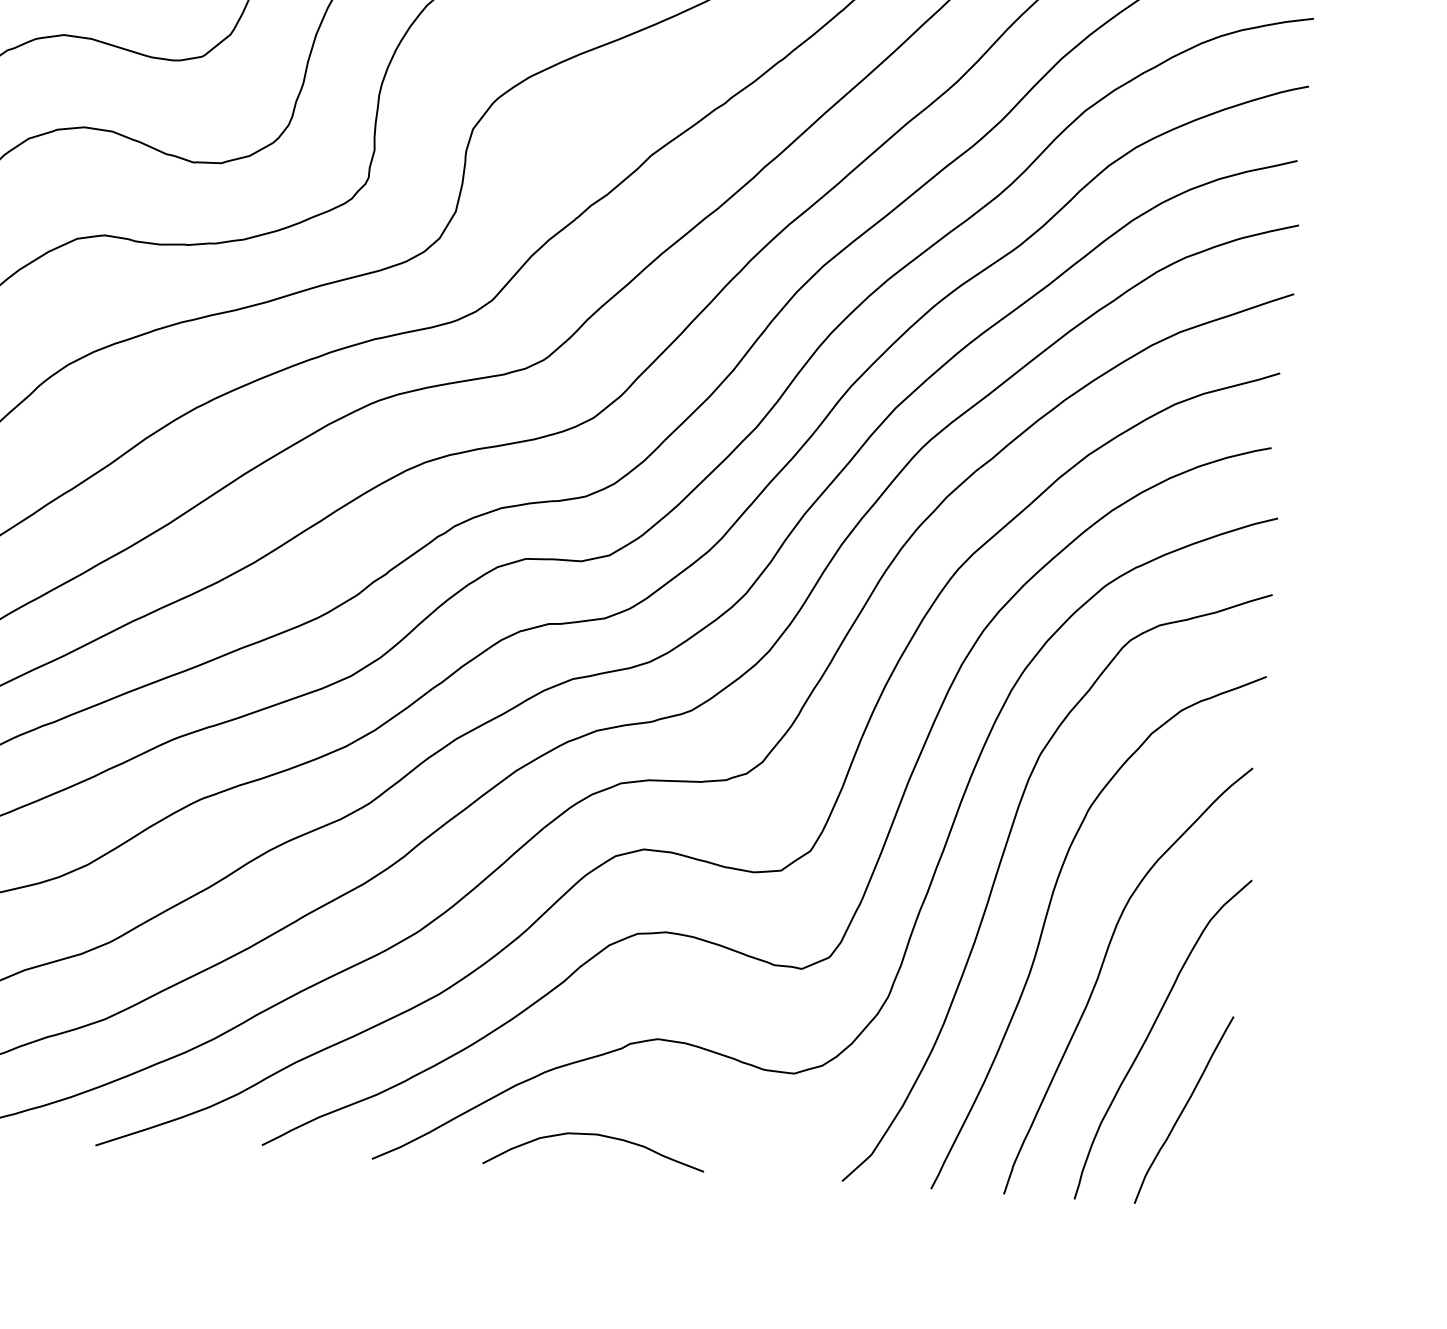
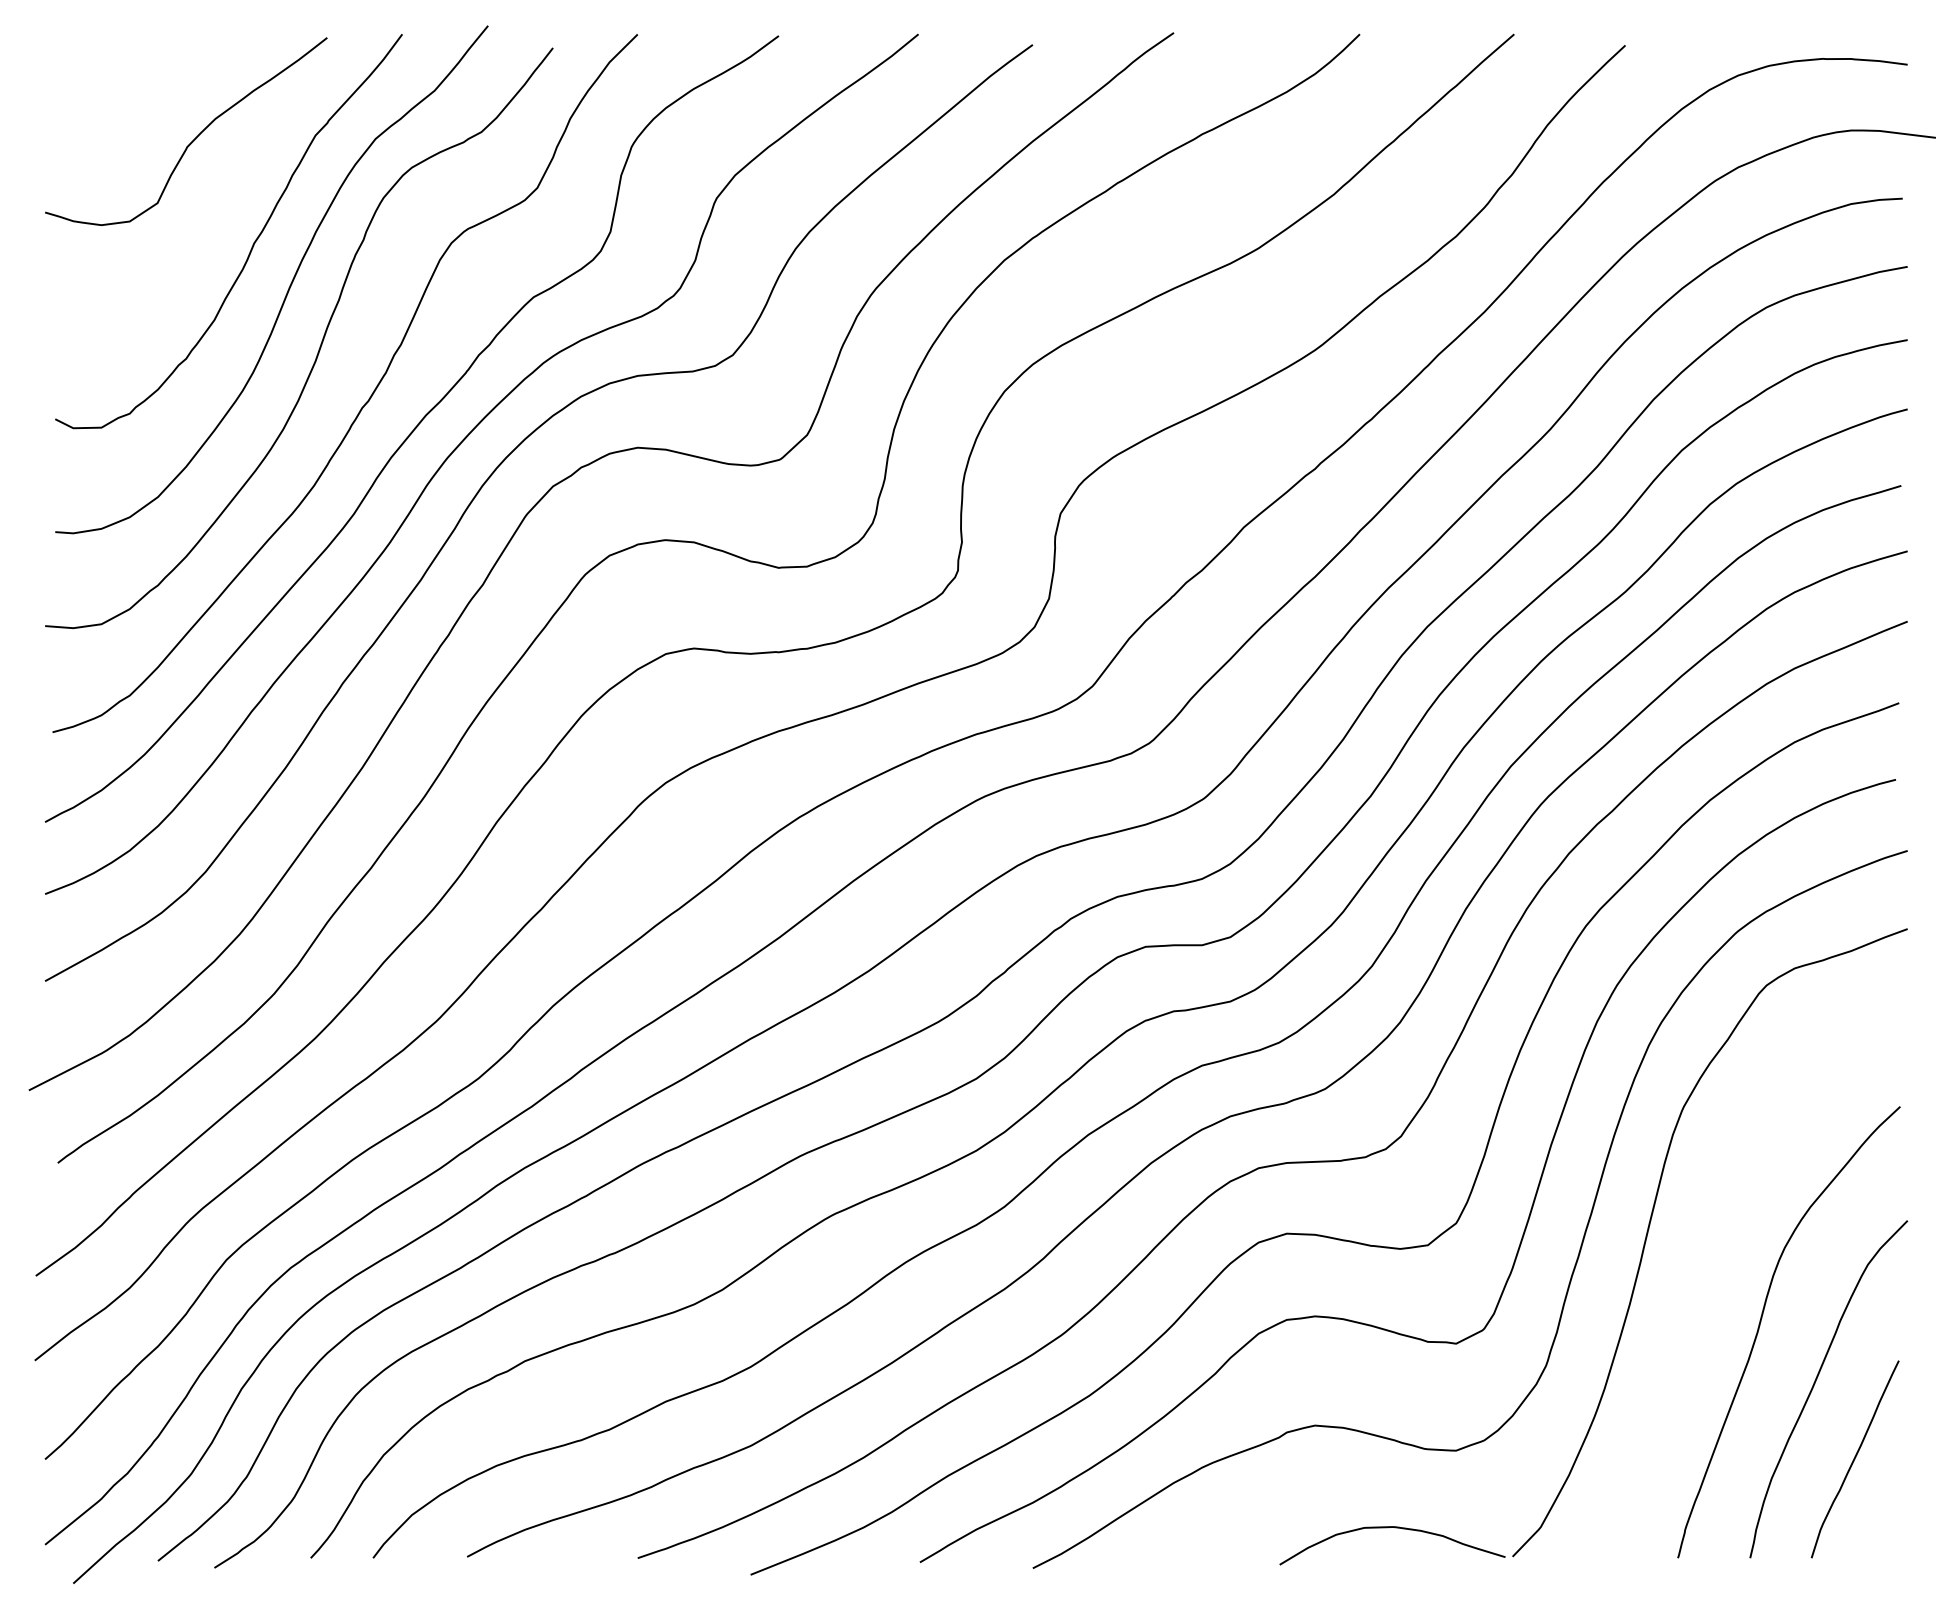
curve: (1046, 919) -> (1701, 1275), removed
curve: (598, 1136) -> (1395, 1528), moved

